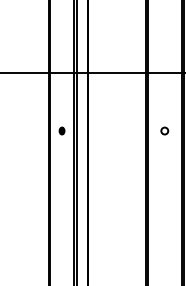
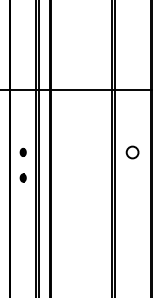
circle: (164, 130) -> (132, 151), size x1.6
part: (61, 154) -> (22, 177), added

